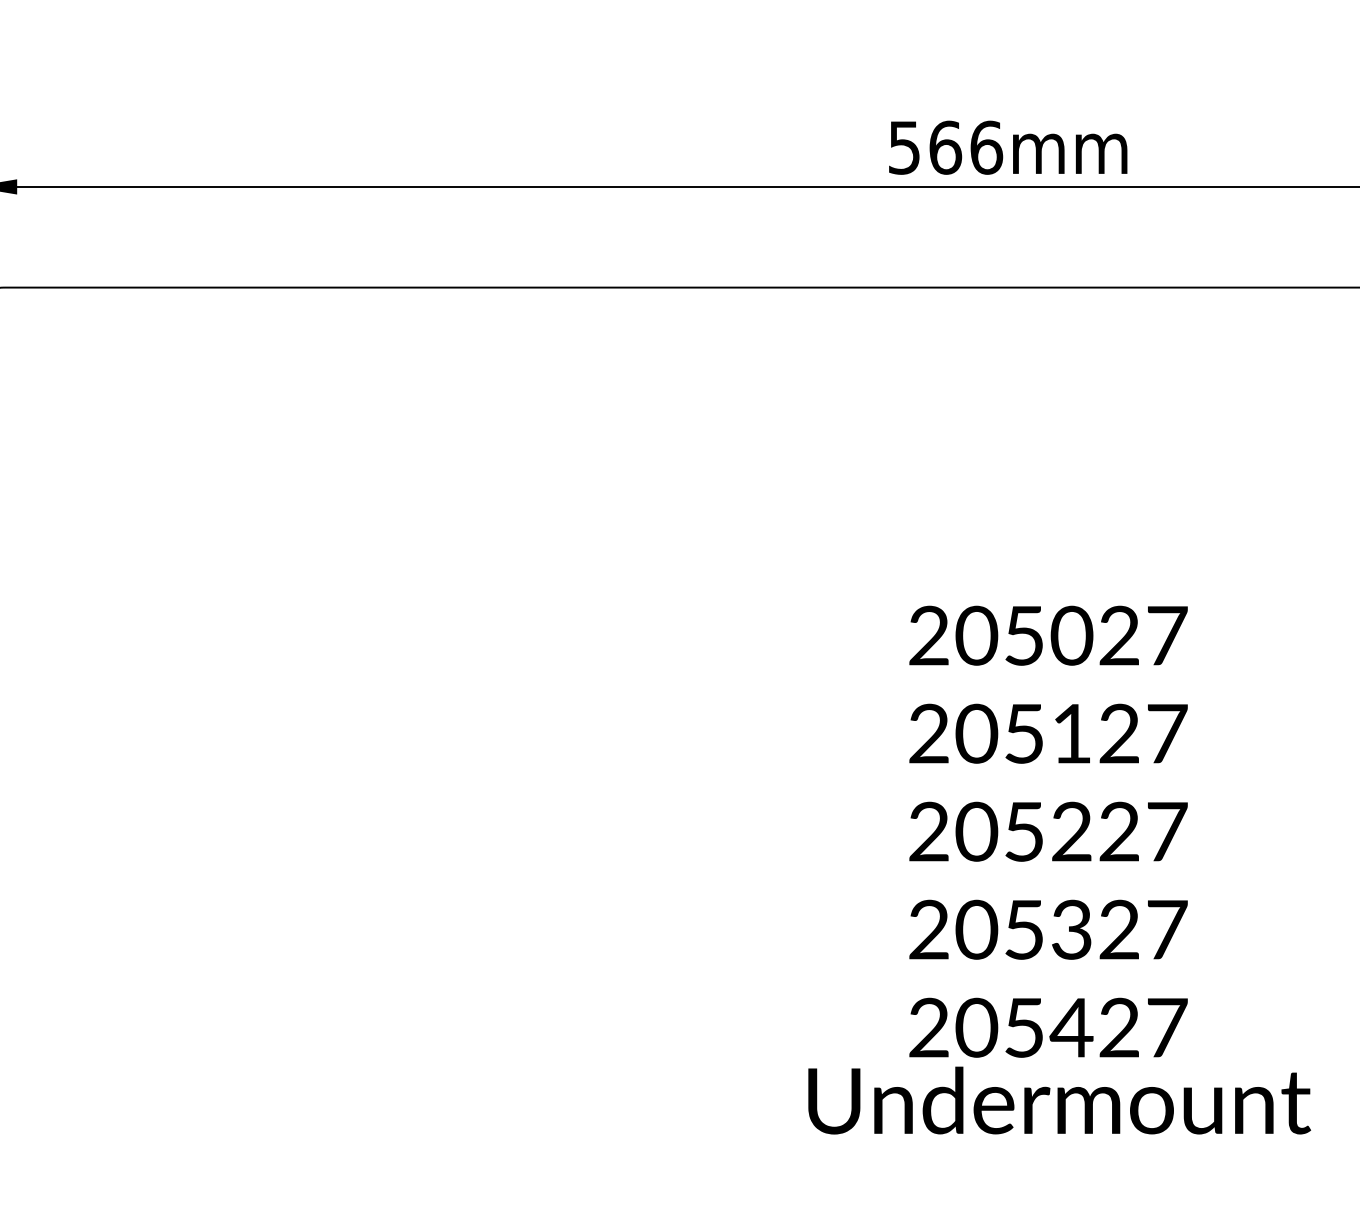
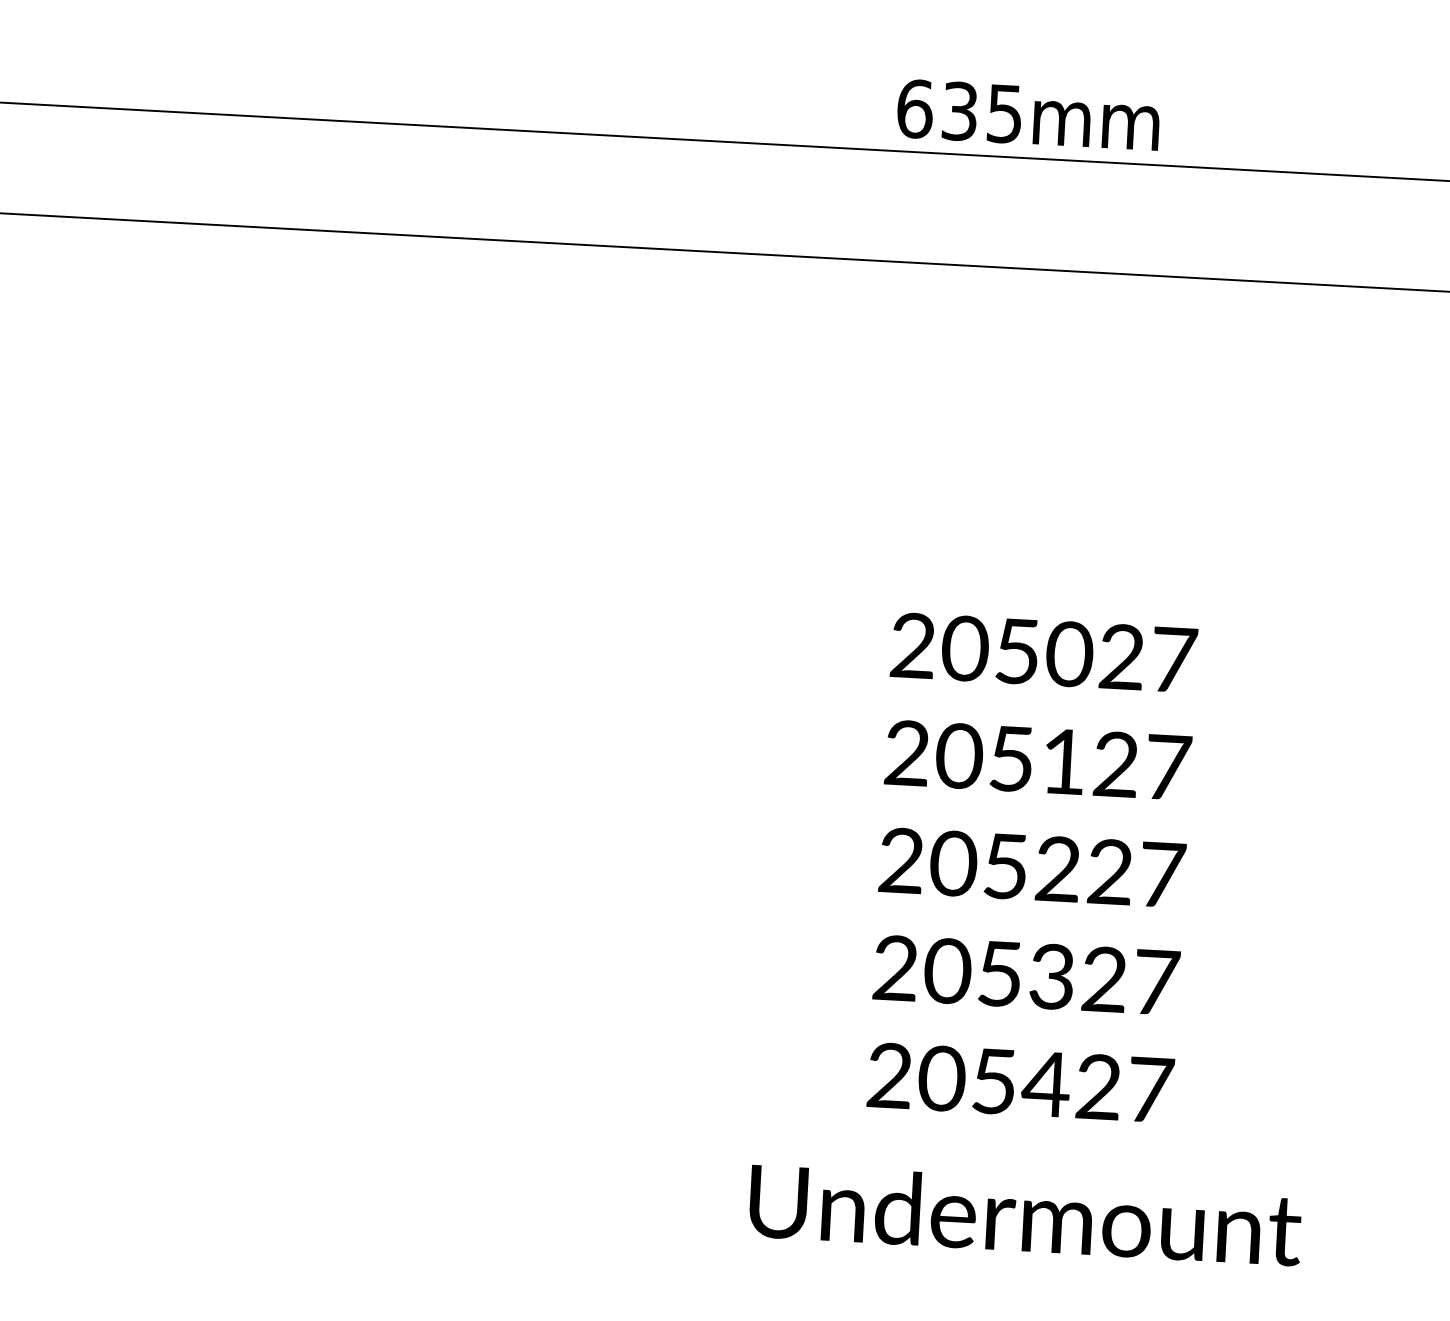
text: (945, 147) -> (960, 111), 566mm -> 635mm
text: (1059, 1100) -> (1025, 1214), moved

